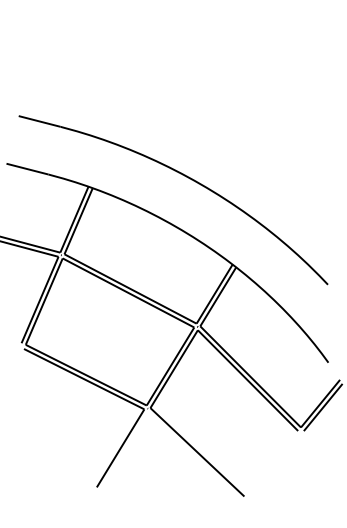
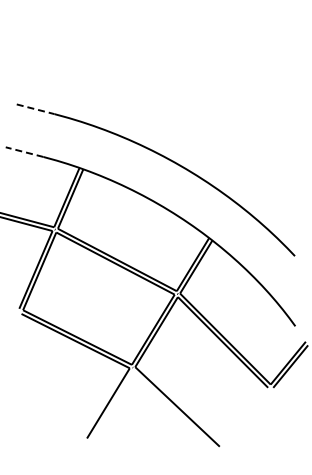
line: (40, 121) -> (36, 109), solid -> dashed
line: (27, 169) -> (24, 152), solid -> dashed

